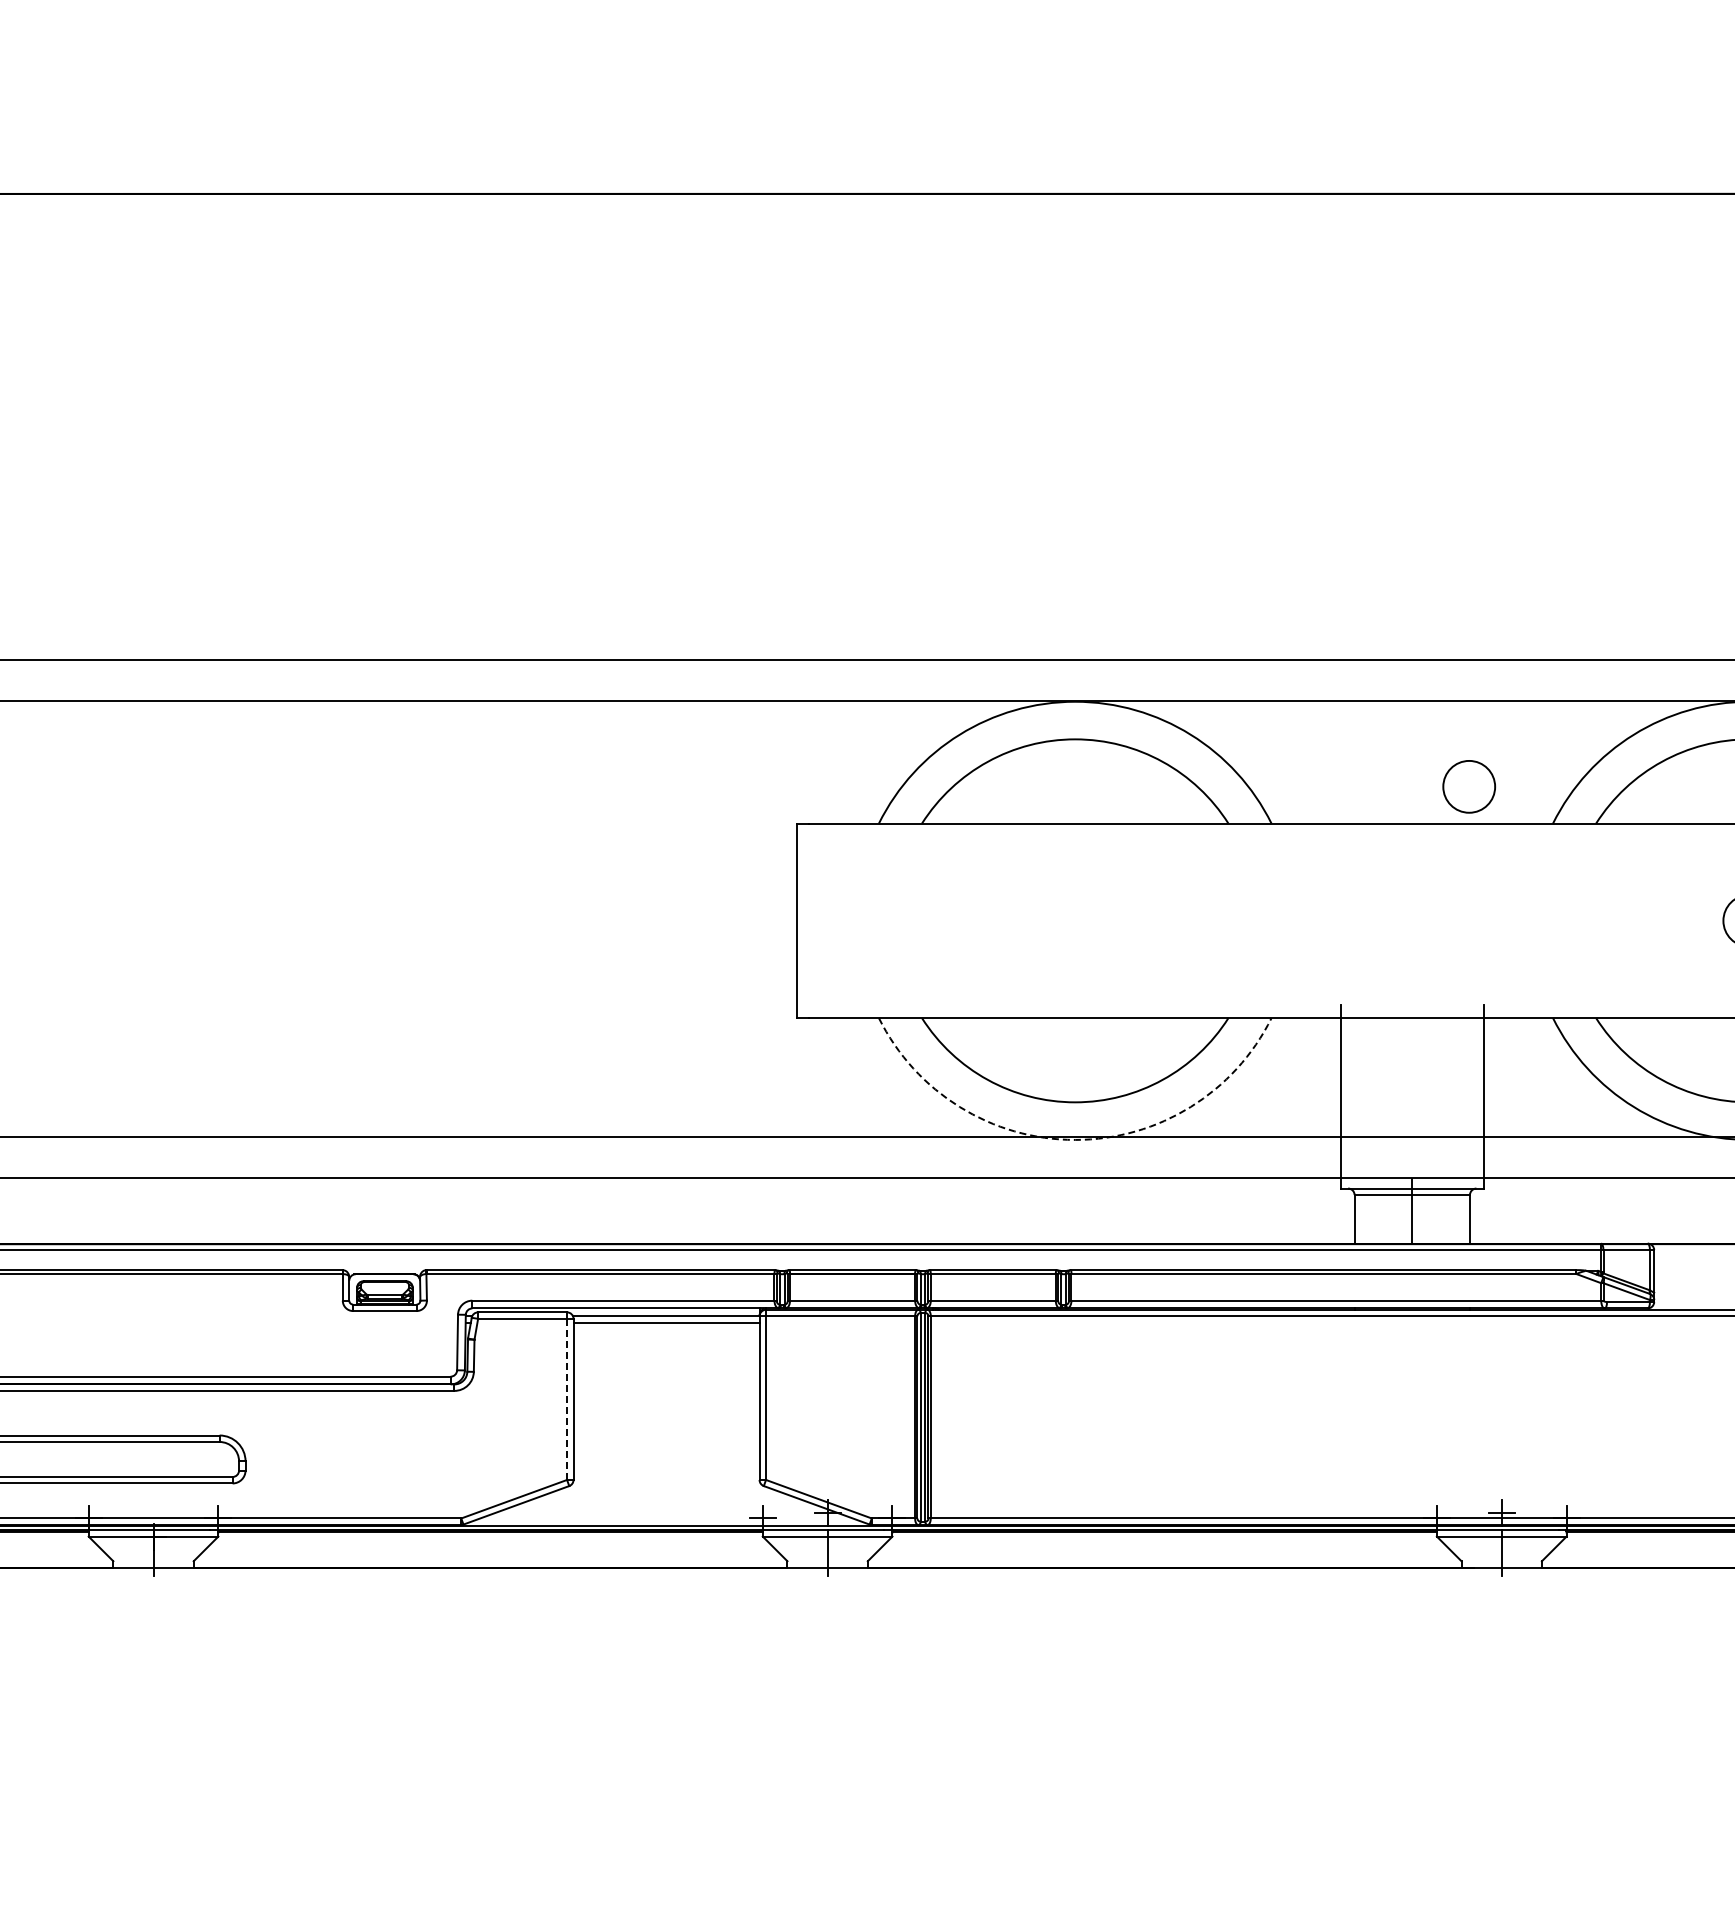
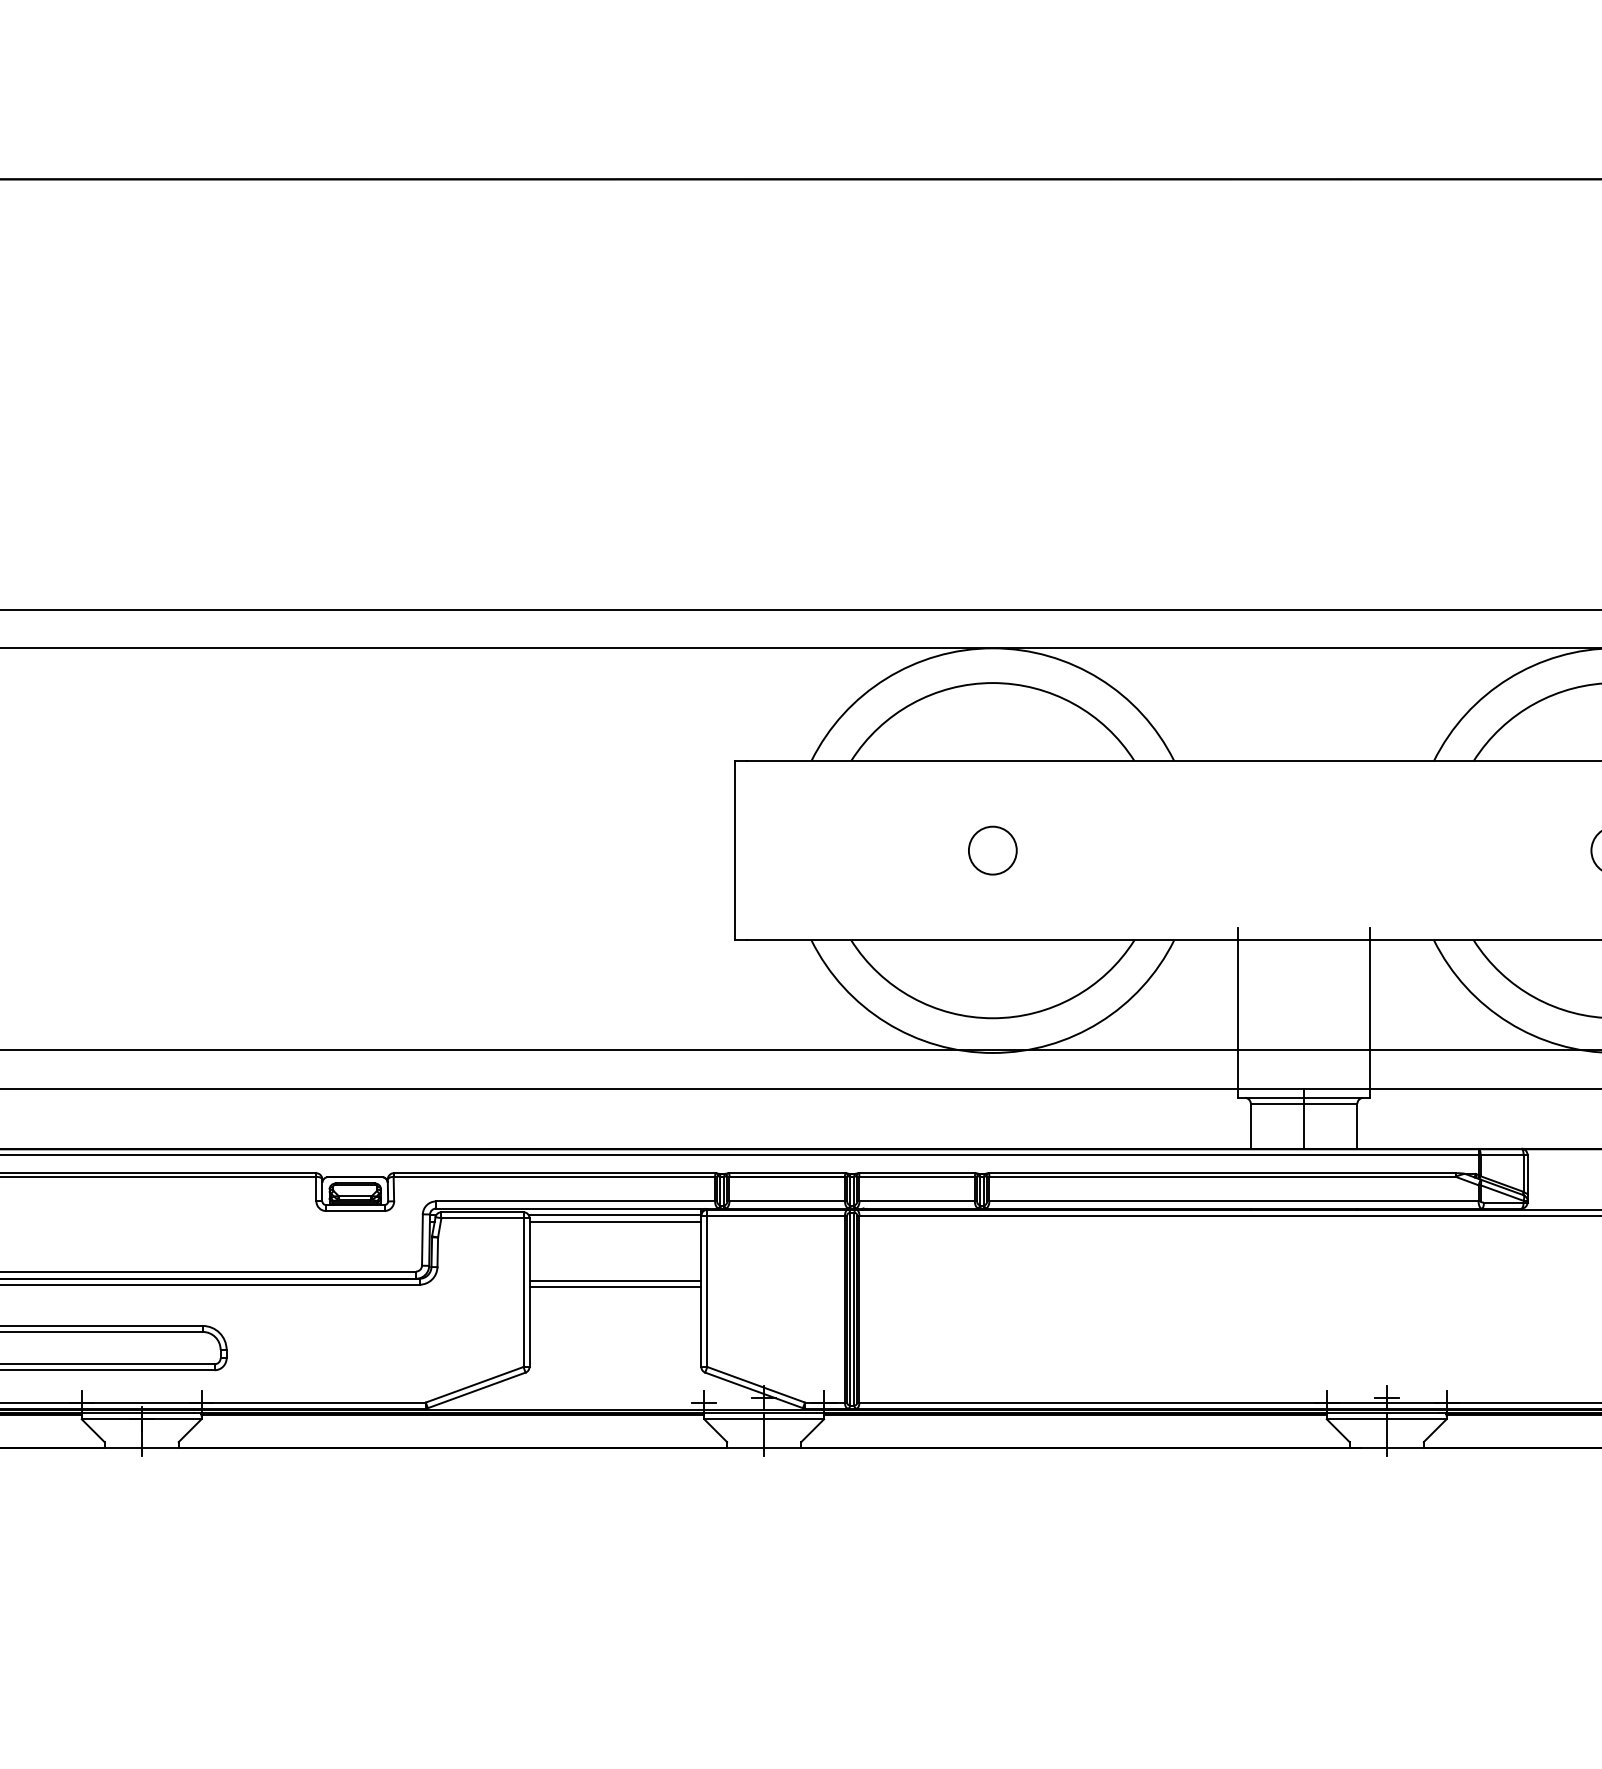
circle: (1468, 786) -> (992, 850), moved
arc: (1075, 1139) -> (993, 1052), dashed -> solid
line: (666, 1386) -> (615, 1280), added
line: (666, 1393) -> (615, 1287), added
line: (567, 1399) -> (523, 1292), dashed -> solid

